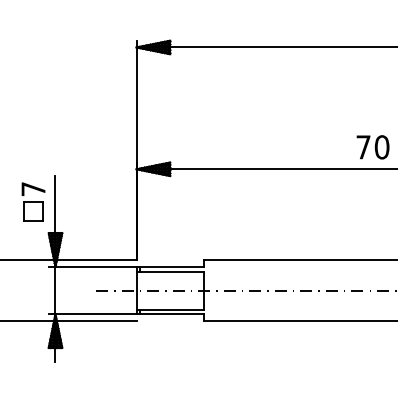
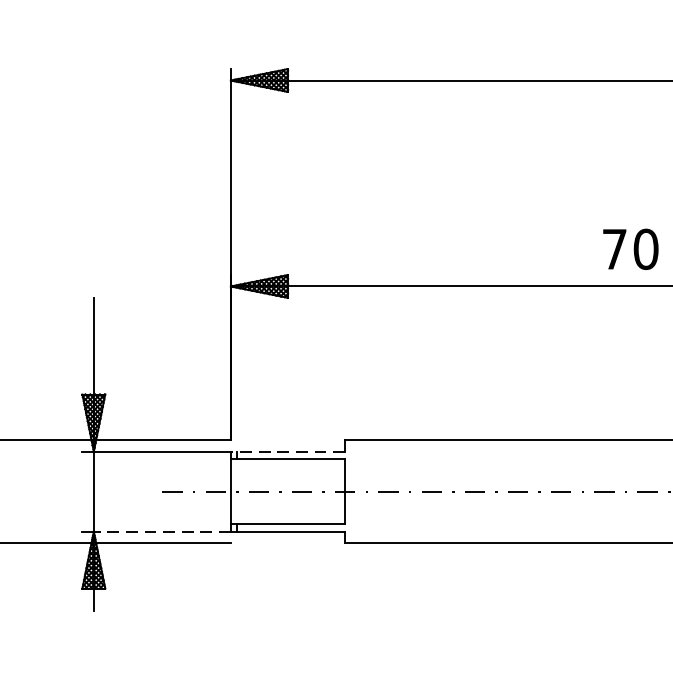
part: (33, 201) -> (56, 340), removed
line: (170, 266) -> (288, 450), solid -> dashed
line: (96, 314) -> (163, 531), solid -> dashed

